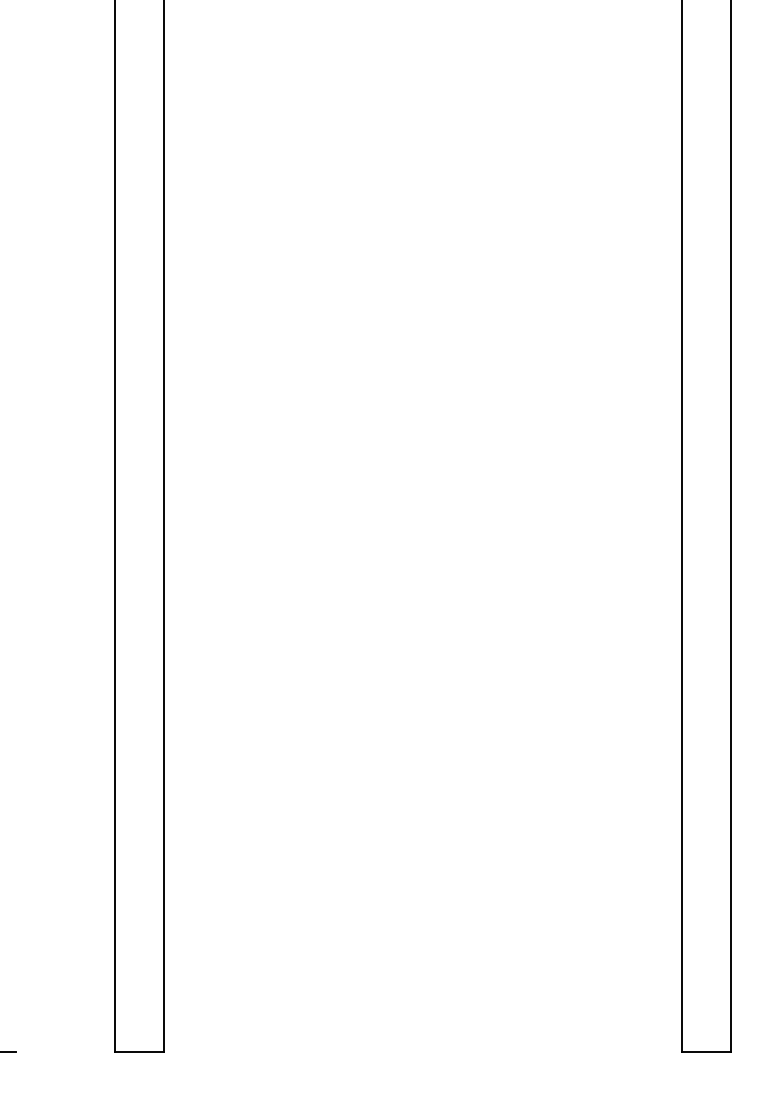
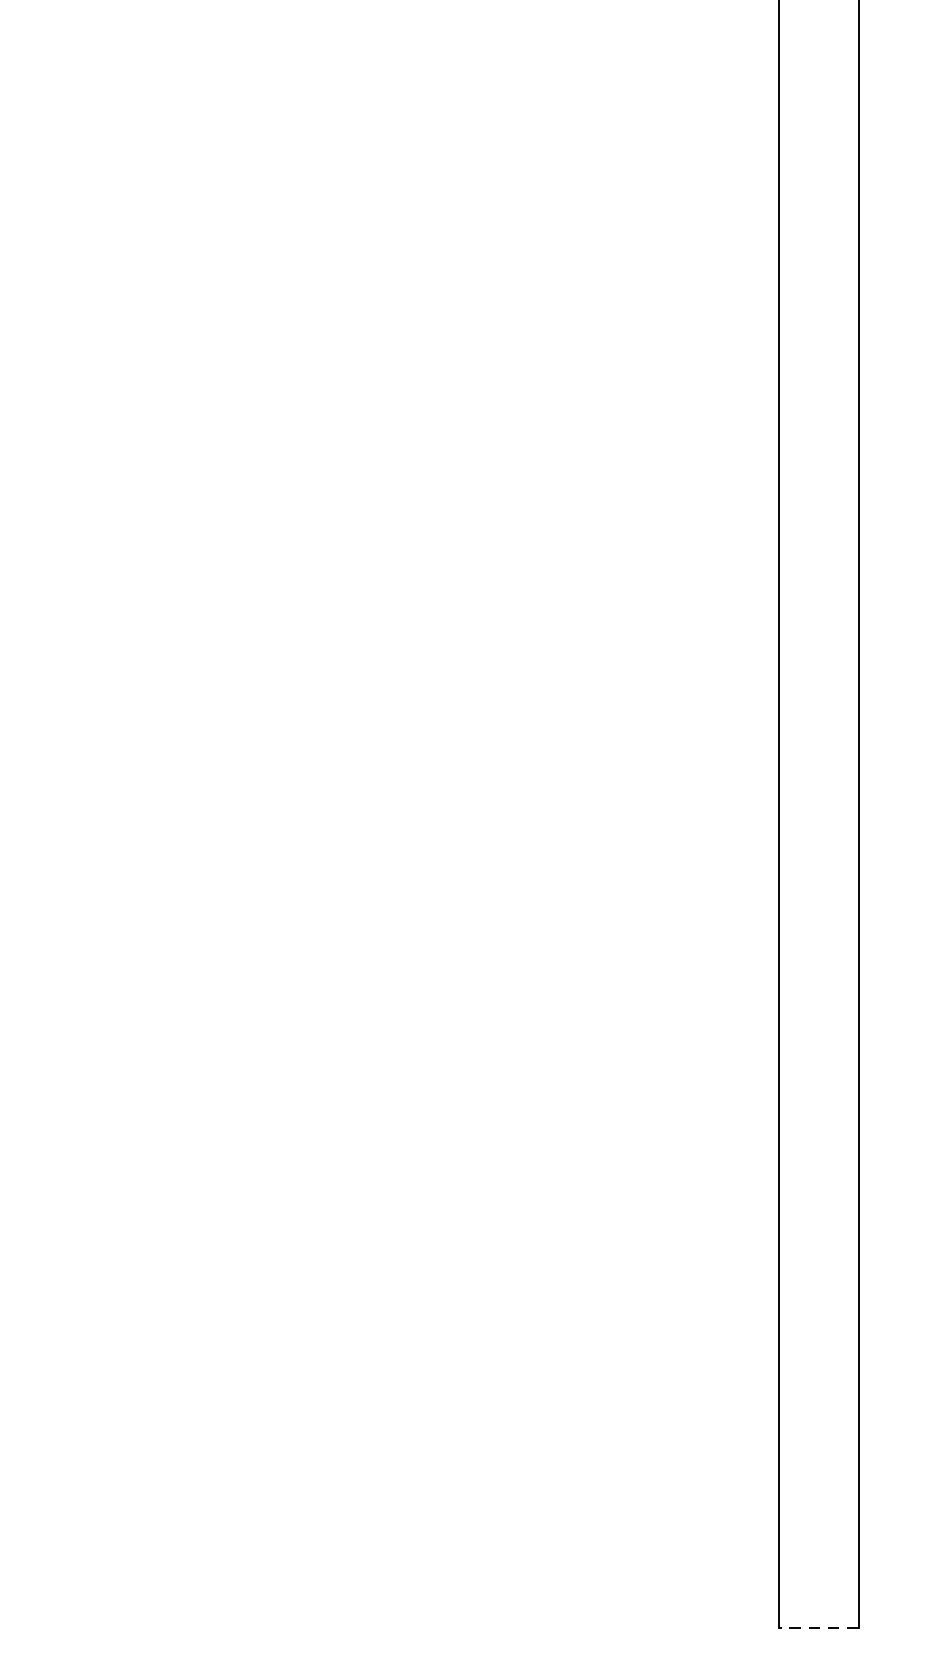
line: (706, 1051) -> (818, 1627), solid -> dashed

